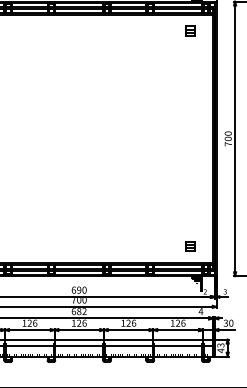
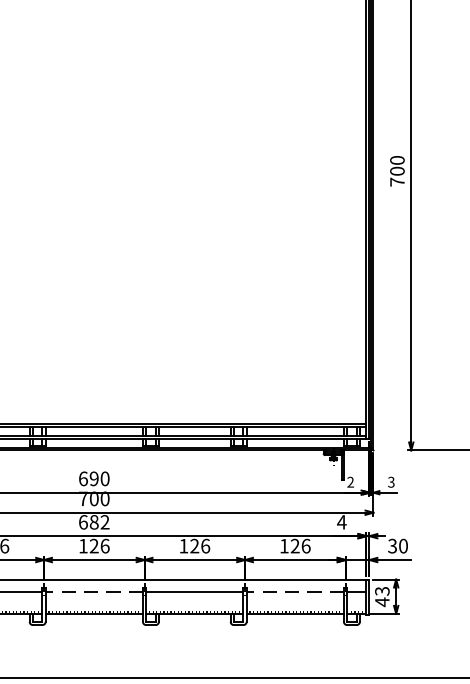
part: (190, 246) -> (320, 390), removed
line: (79, 345) -> (94, 591), solid -> dashed
line: (178, 345) -> (296, 591), solid -> dashed

